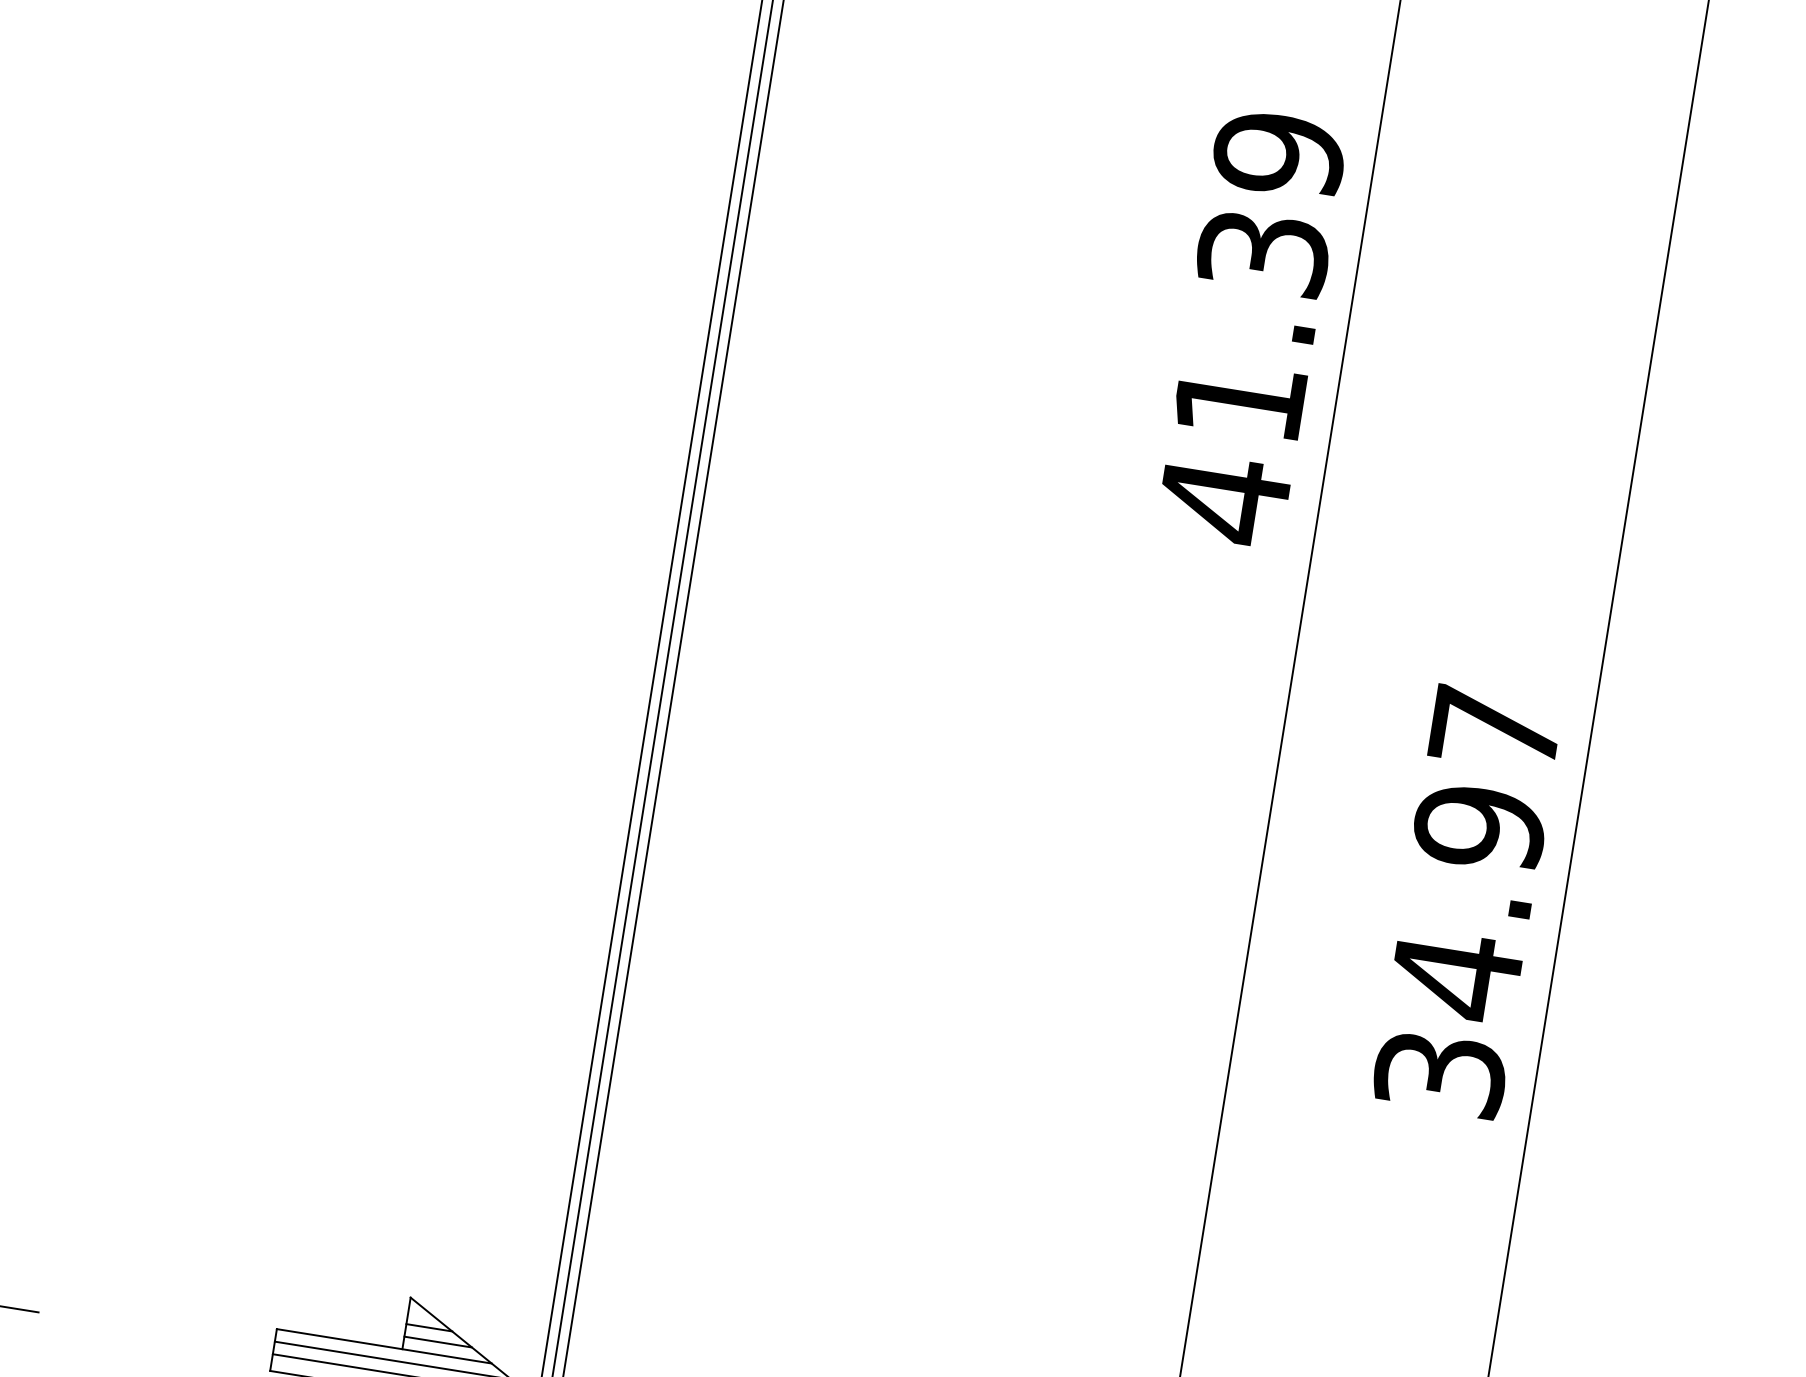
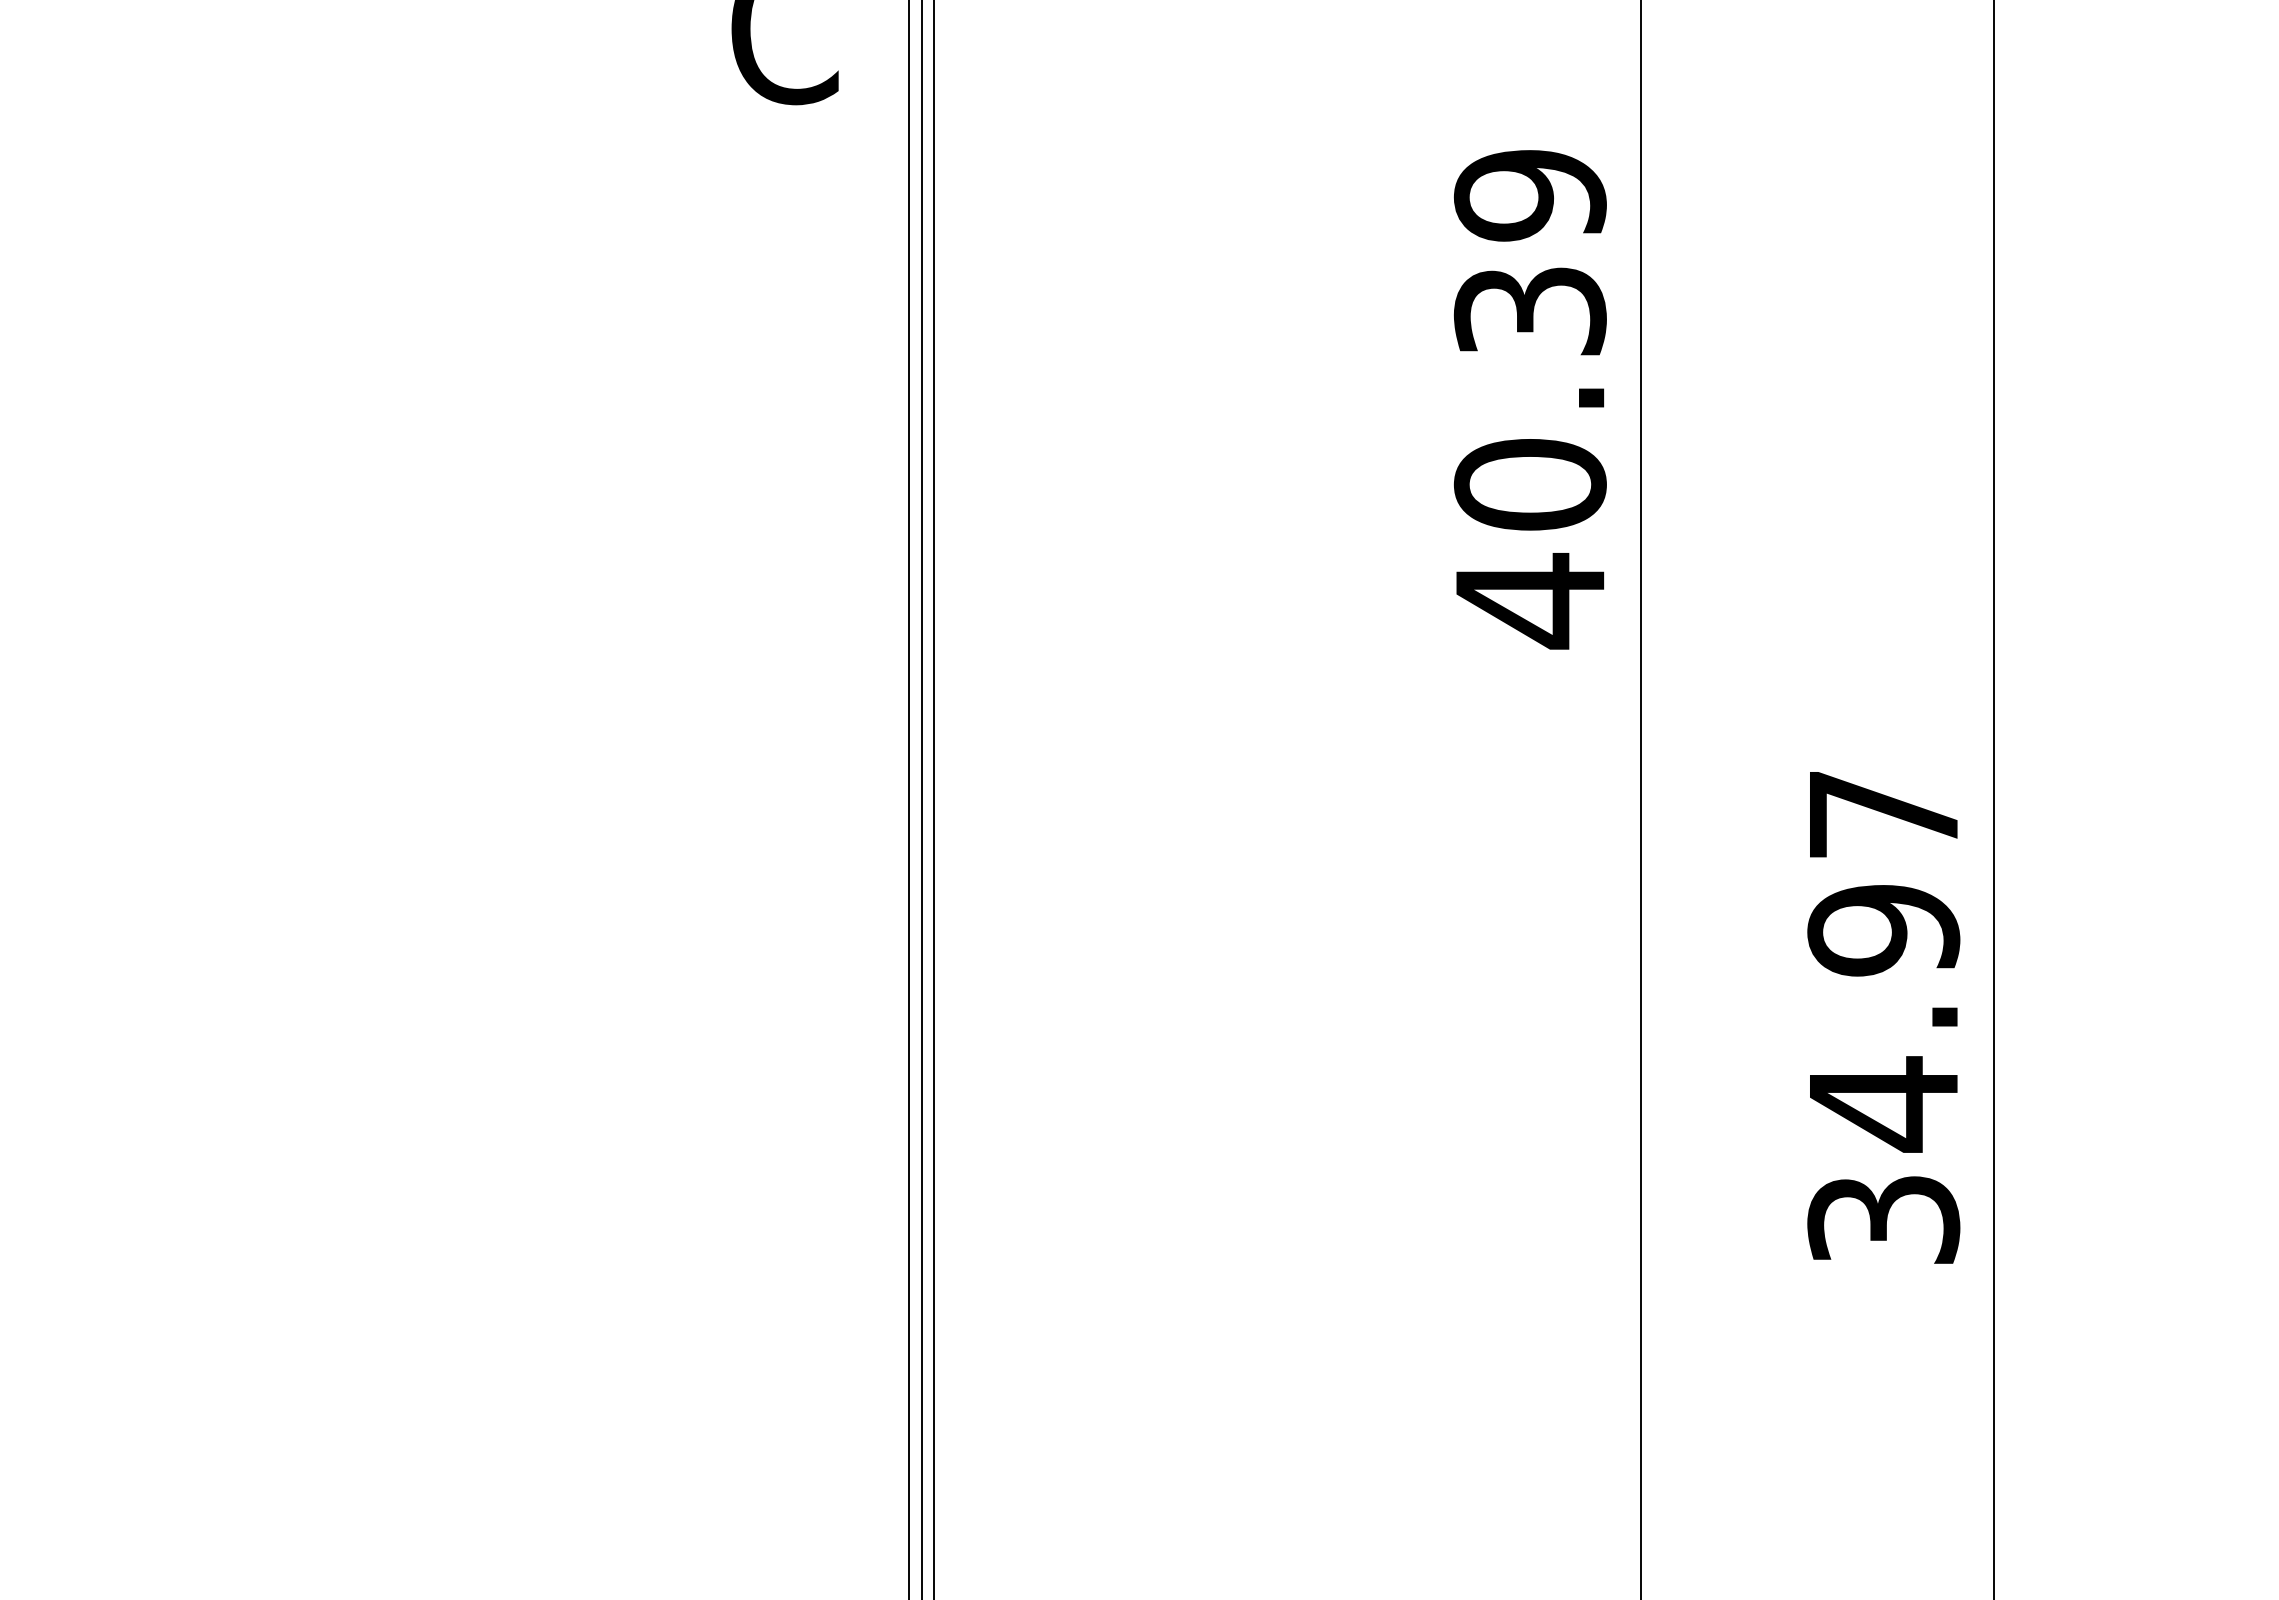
text: (1239, 400) -> (1529, 484), 41.39 -> 40.39

